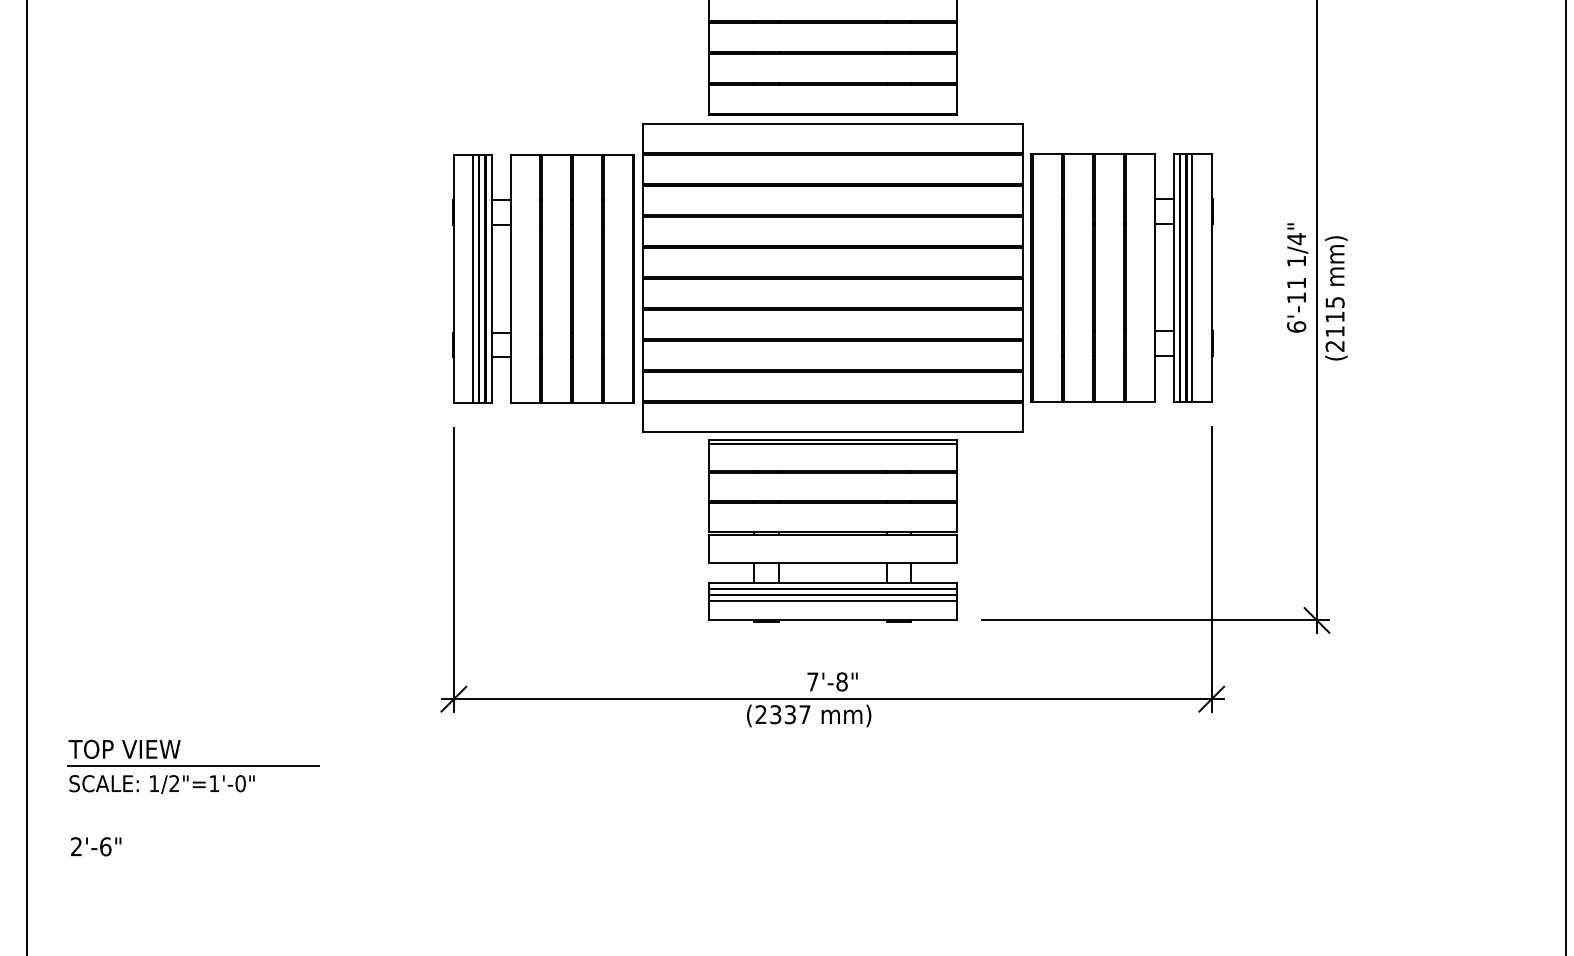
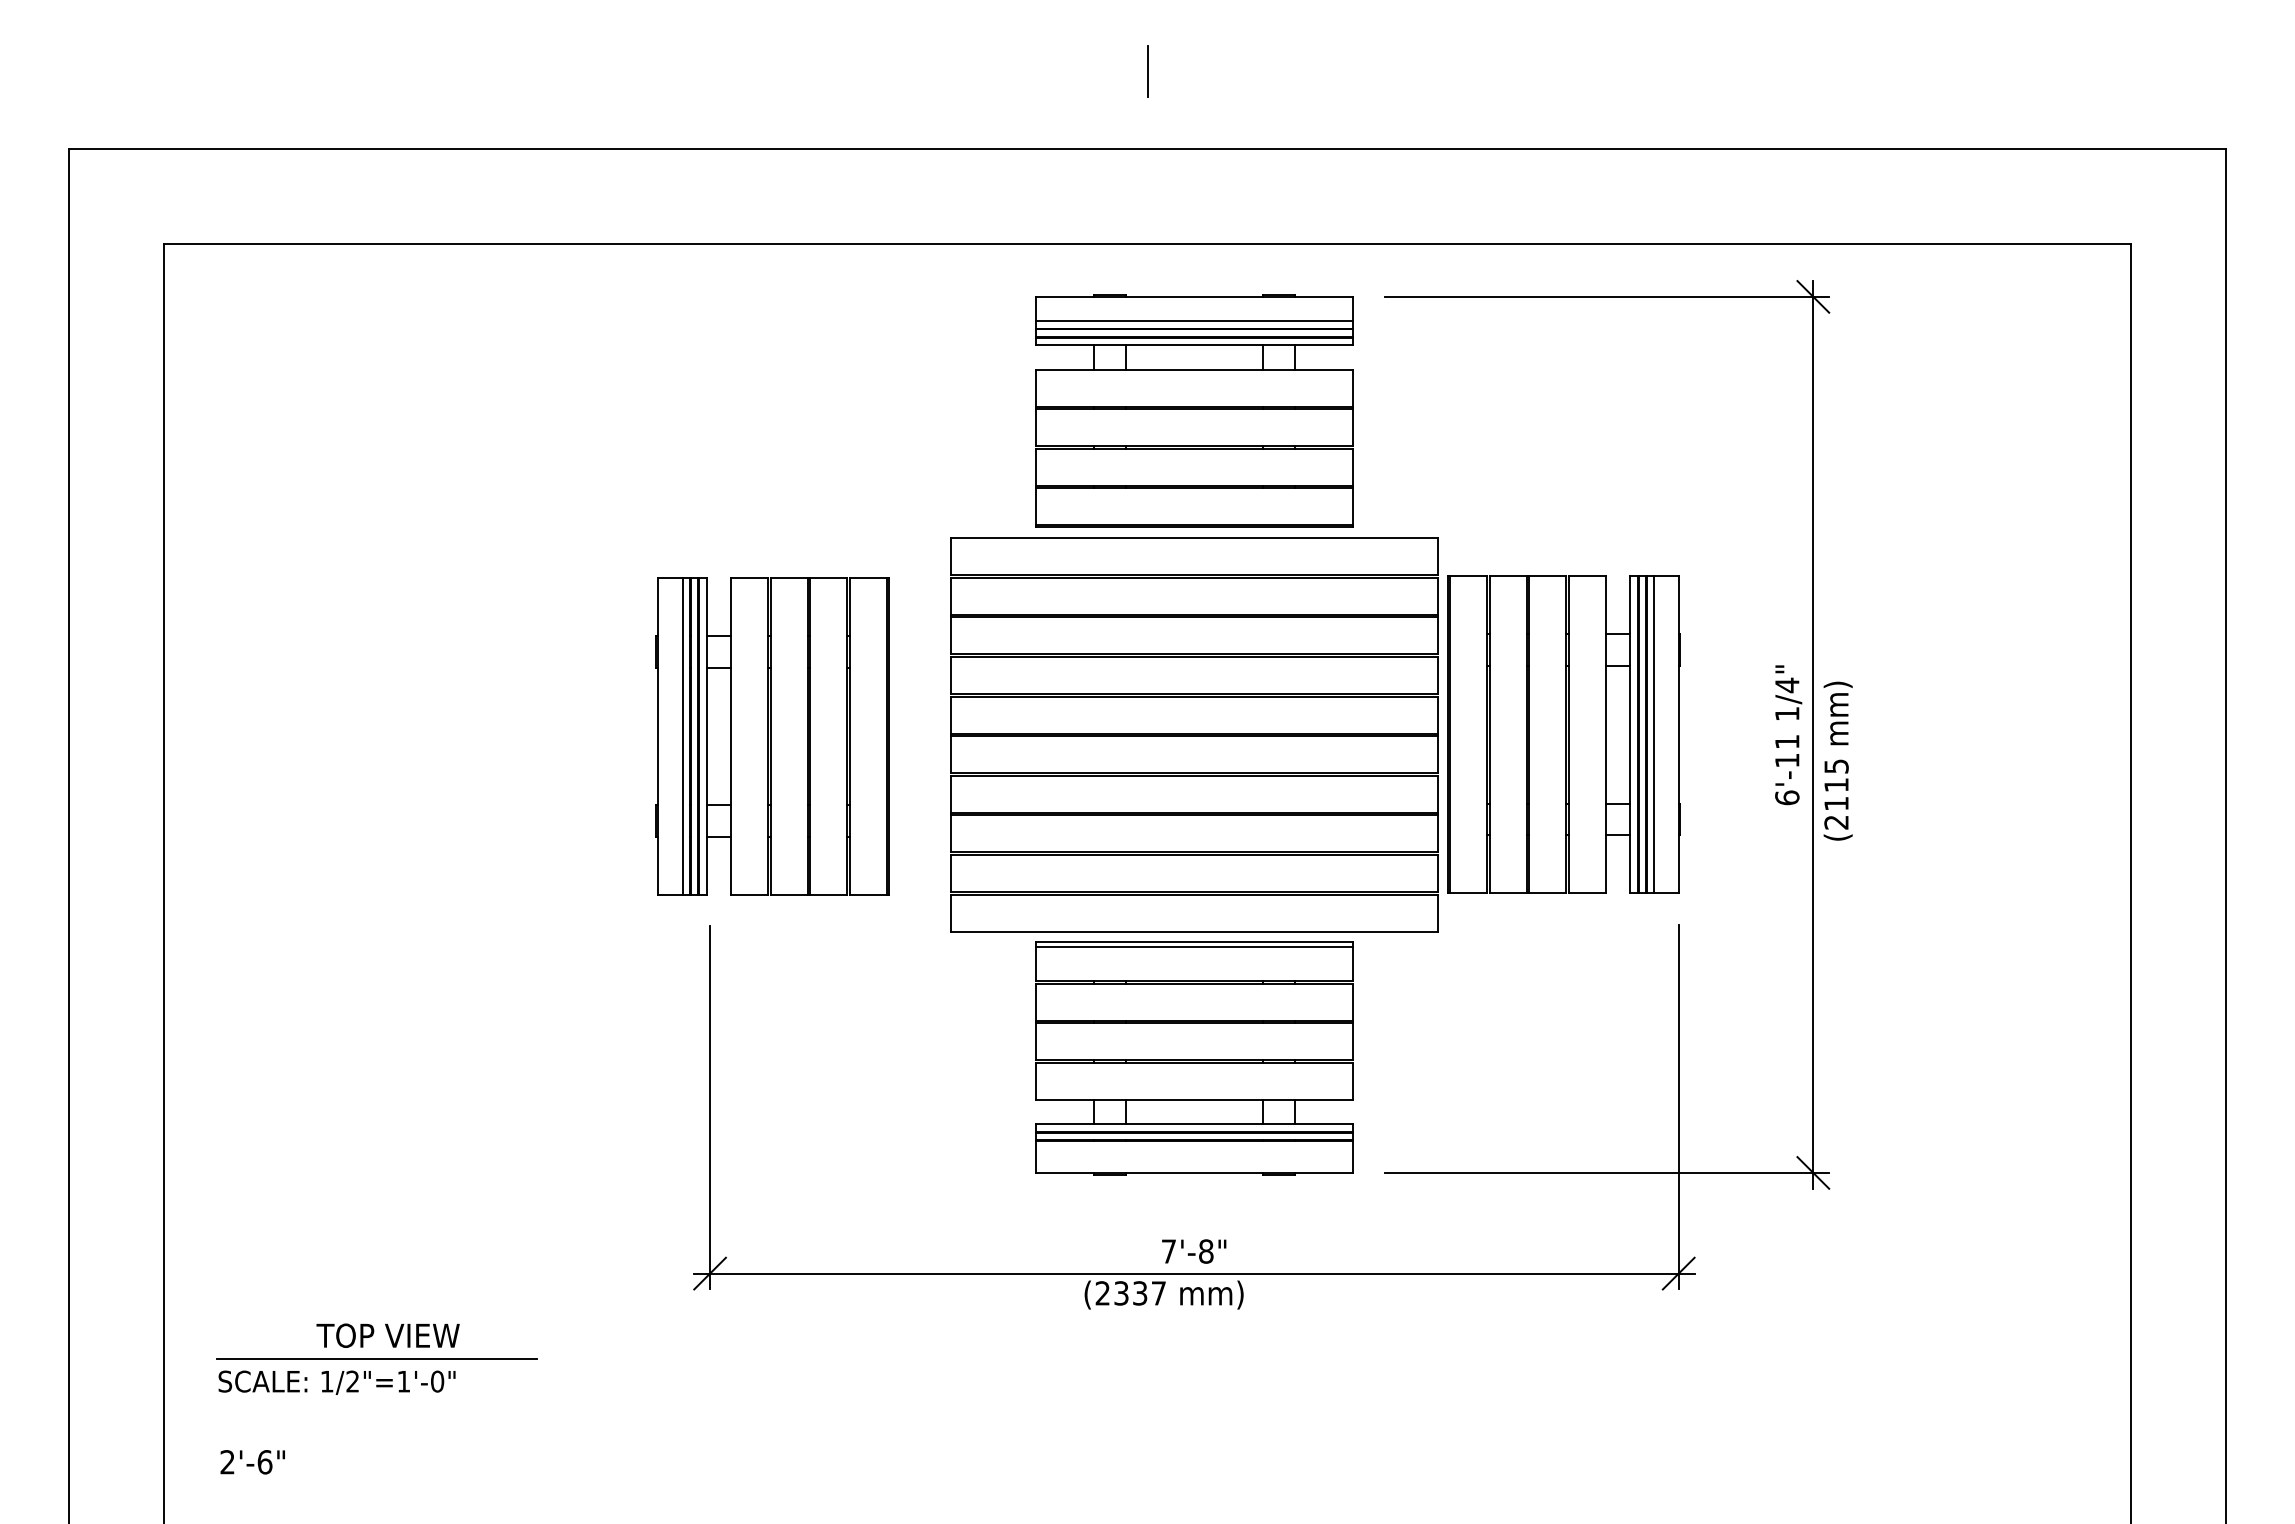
part: (543, 279) -> (772, 736), moved
line: (832, 601) -> (1193, 1148), removed
text: (124, 749) -> (387, 1335), moved

